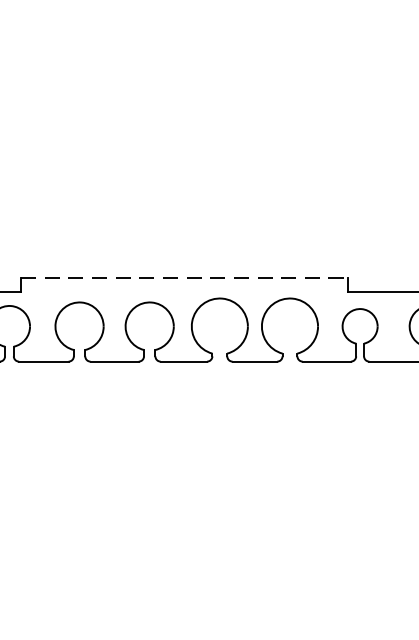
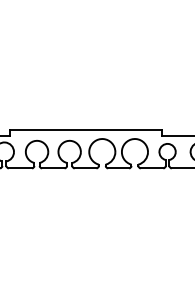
line: (185, 278) -> (86, 129), dashed -> solid

